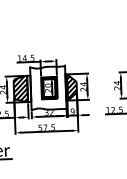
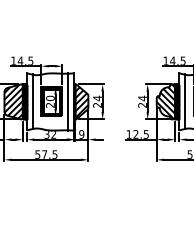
line: (61, 87) -> (67, 101), added
hatch: (28, 88) -> (24, 101), added
line: (34, 88) -> (32, 101), added

